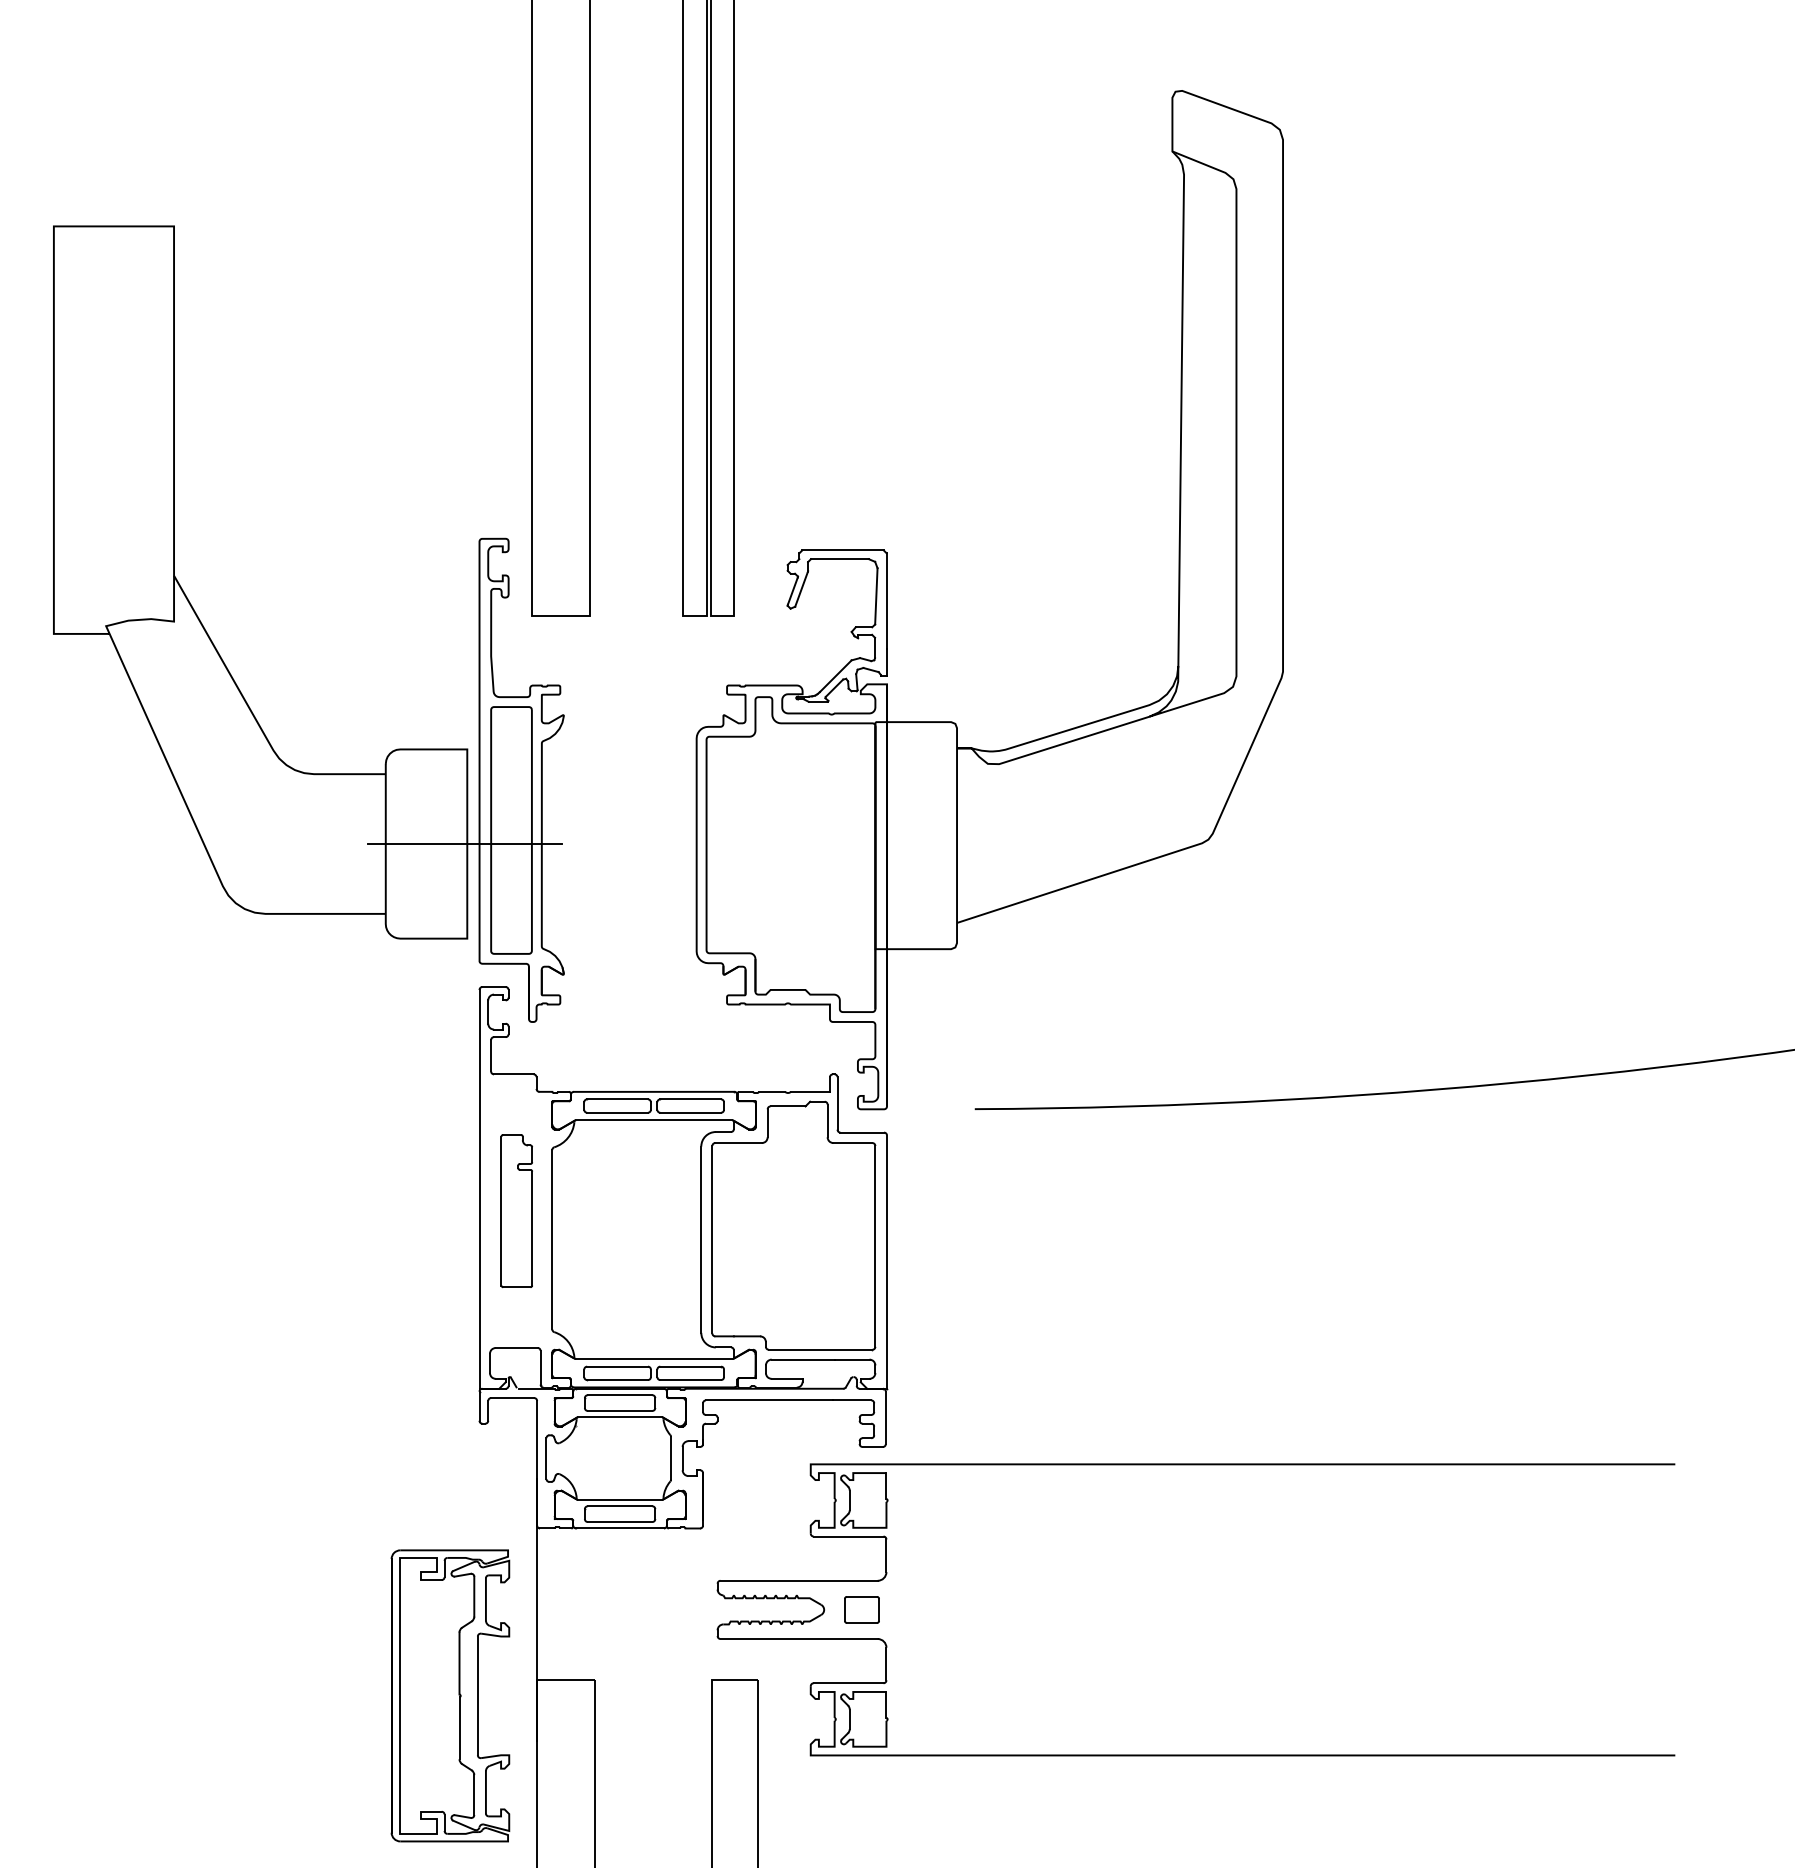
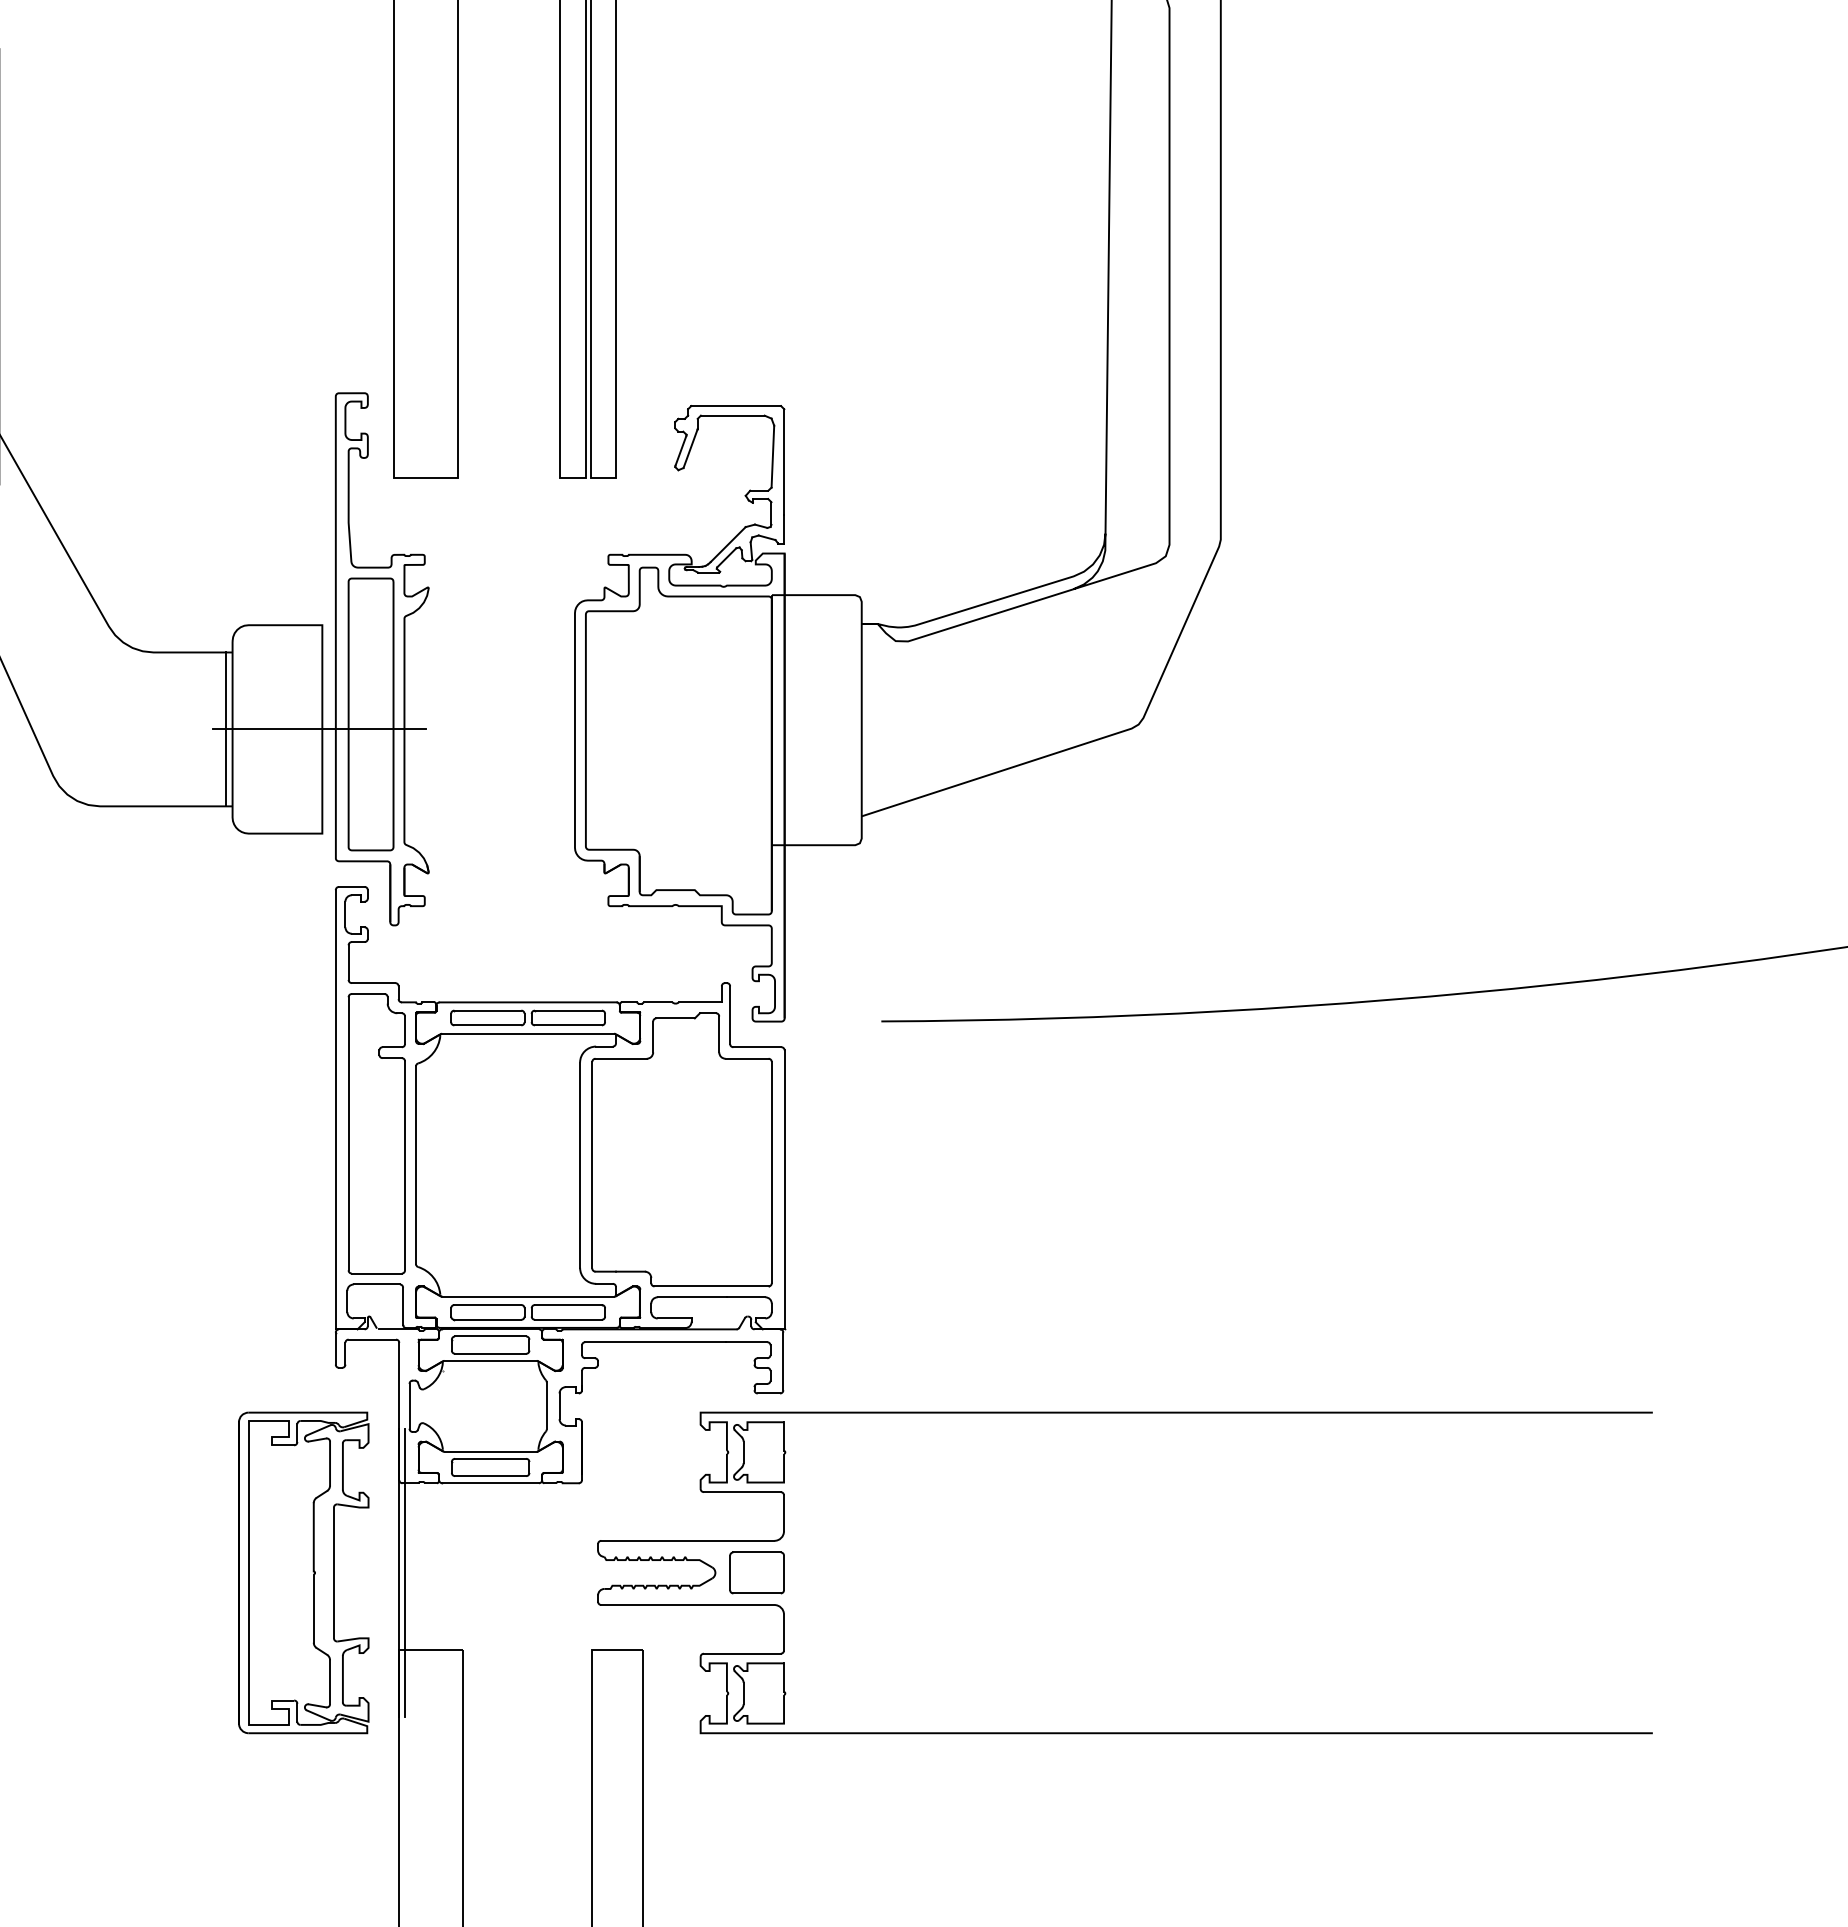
line: (379, 843) -> (225, 728), added
part: (516, 1210) -> (376, 1133), size x1.67
line: (542, 1609) -> (405, 1572), added
part: (861, 1609) -> (756, 1572), size x1.43
part: (450, 1695) -> (303, 1572), moved

